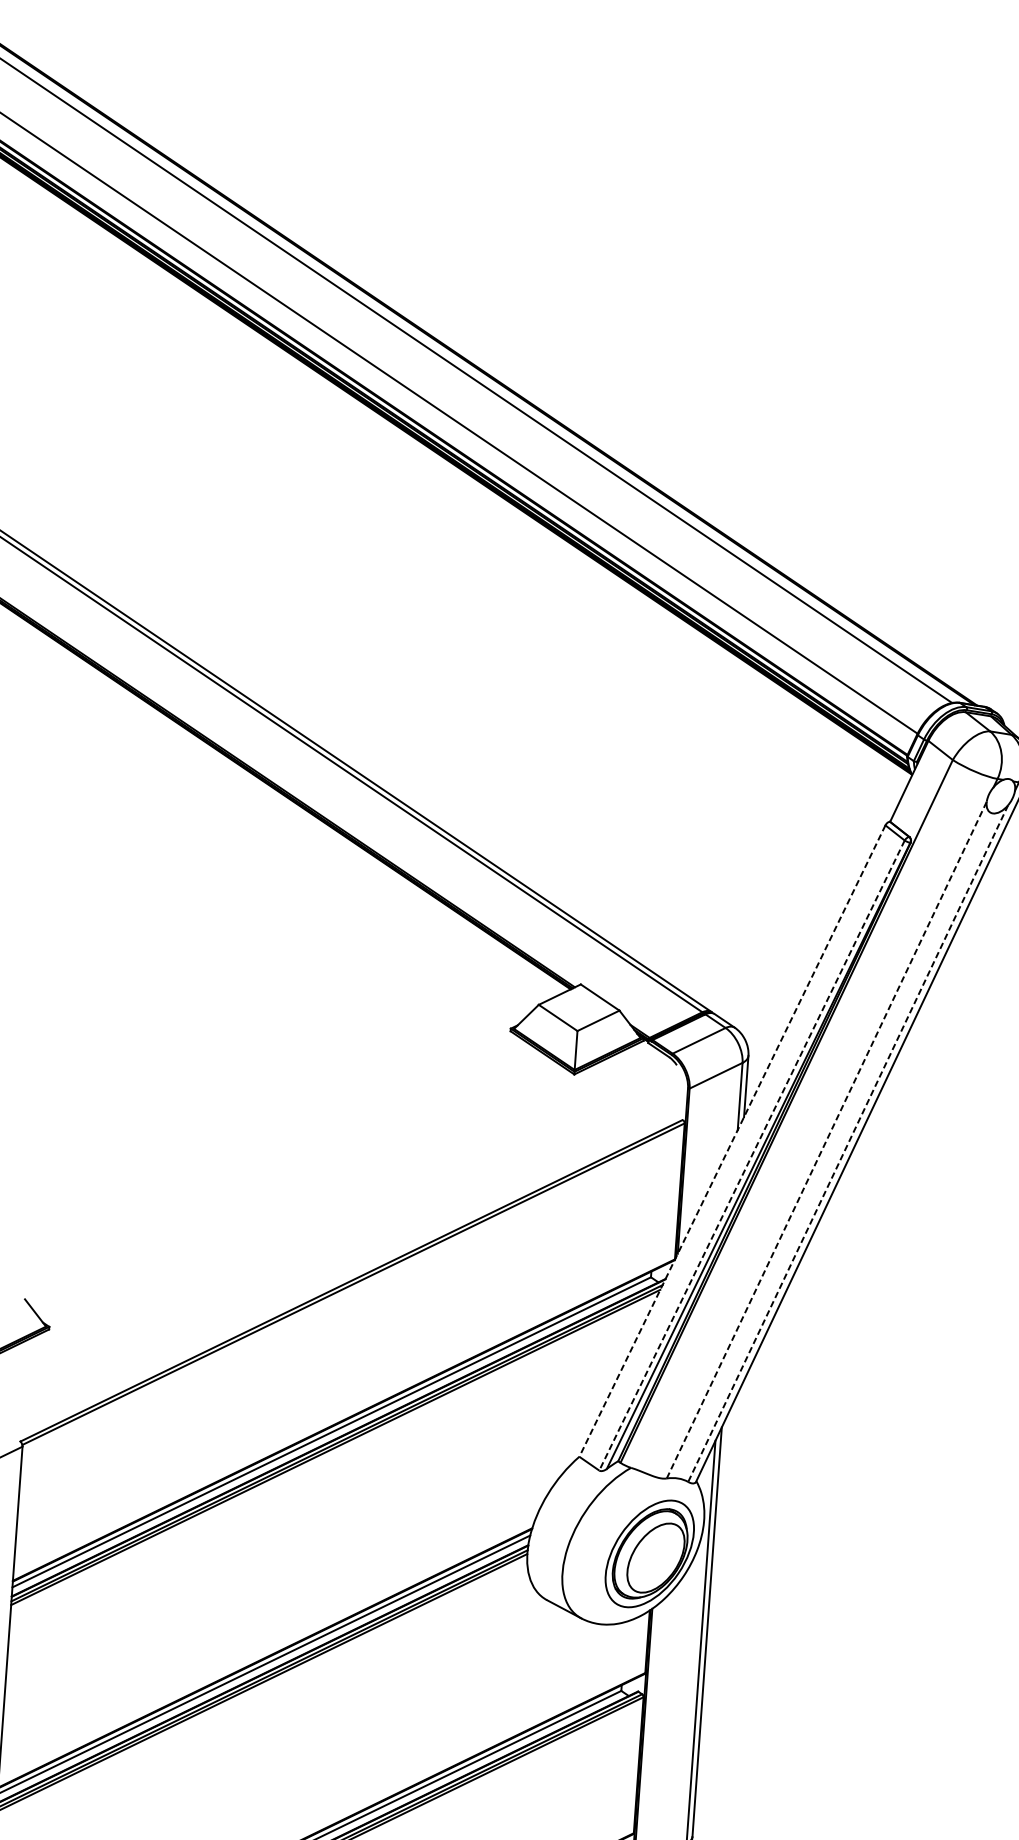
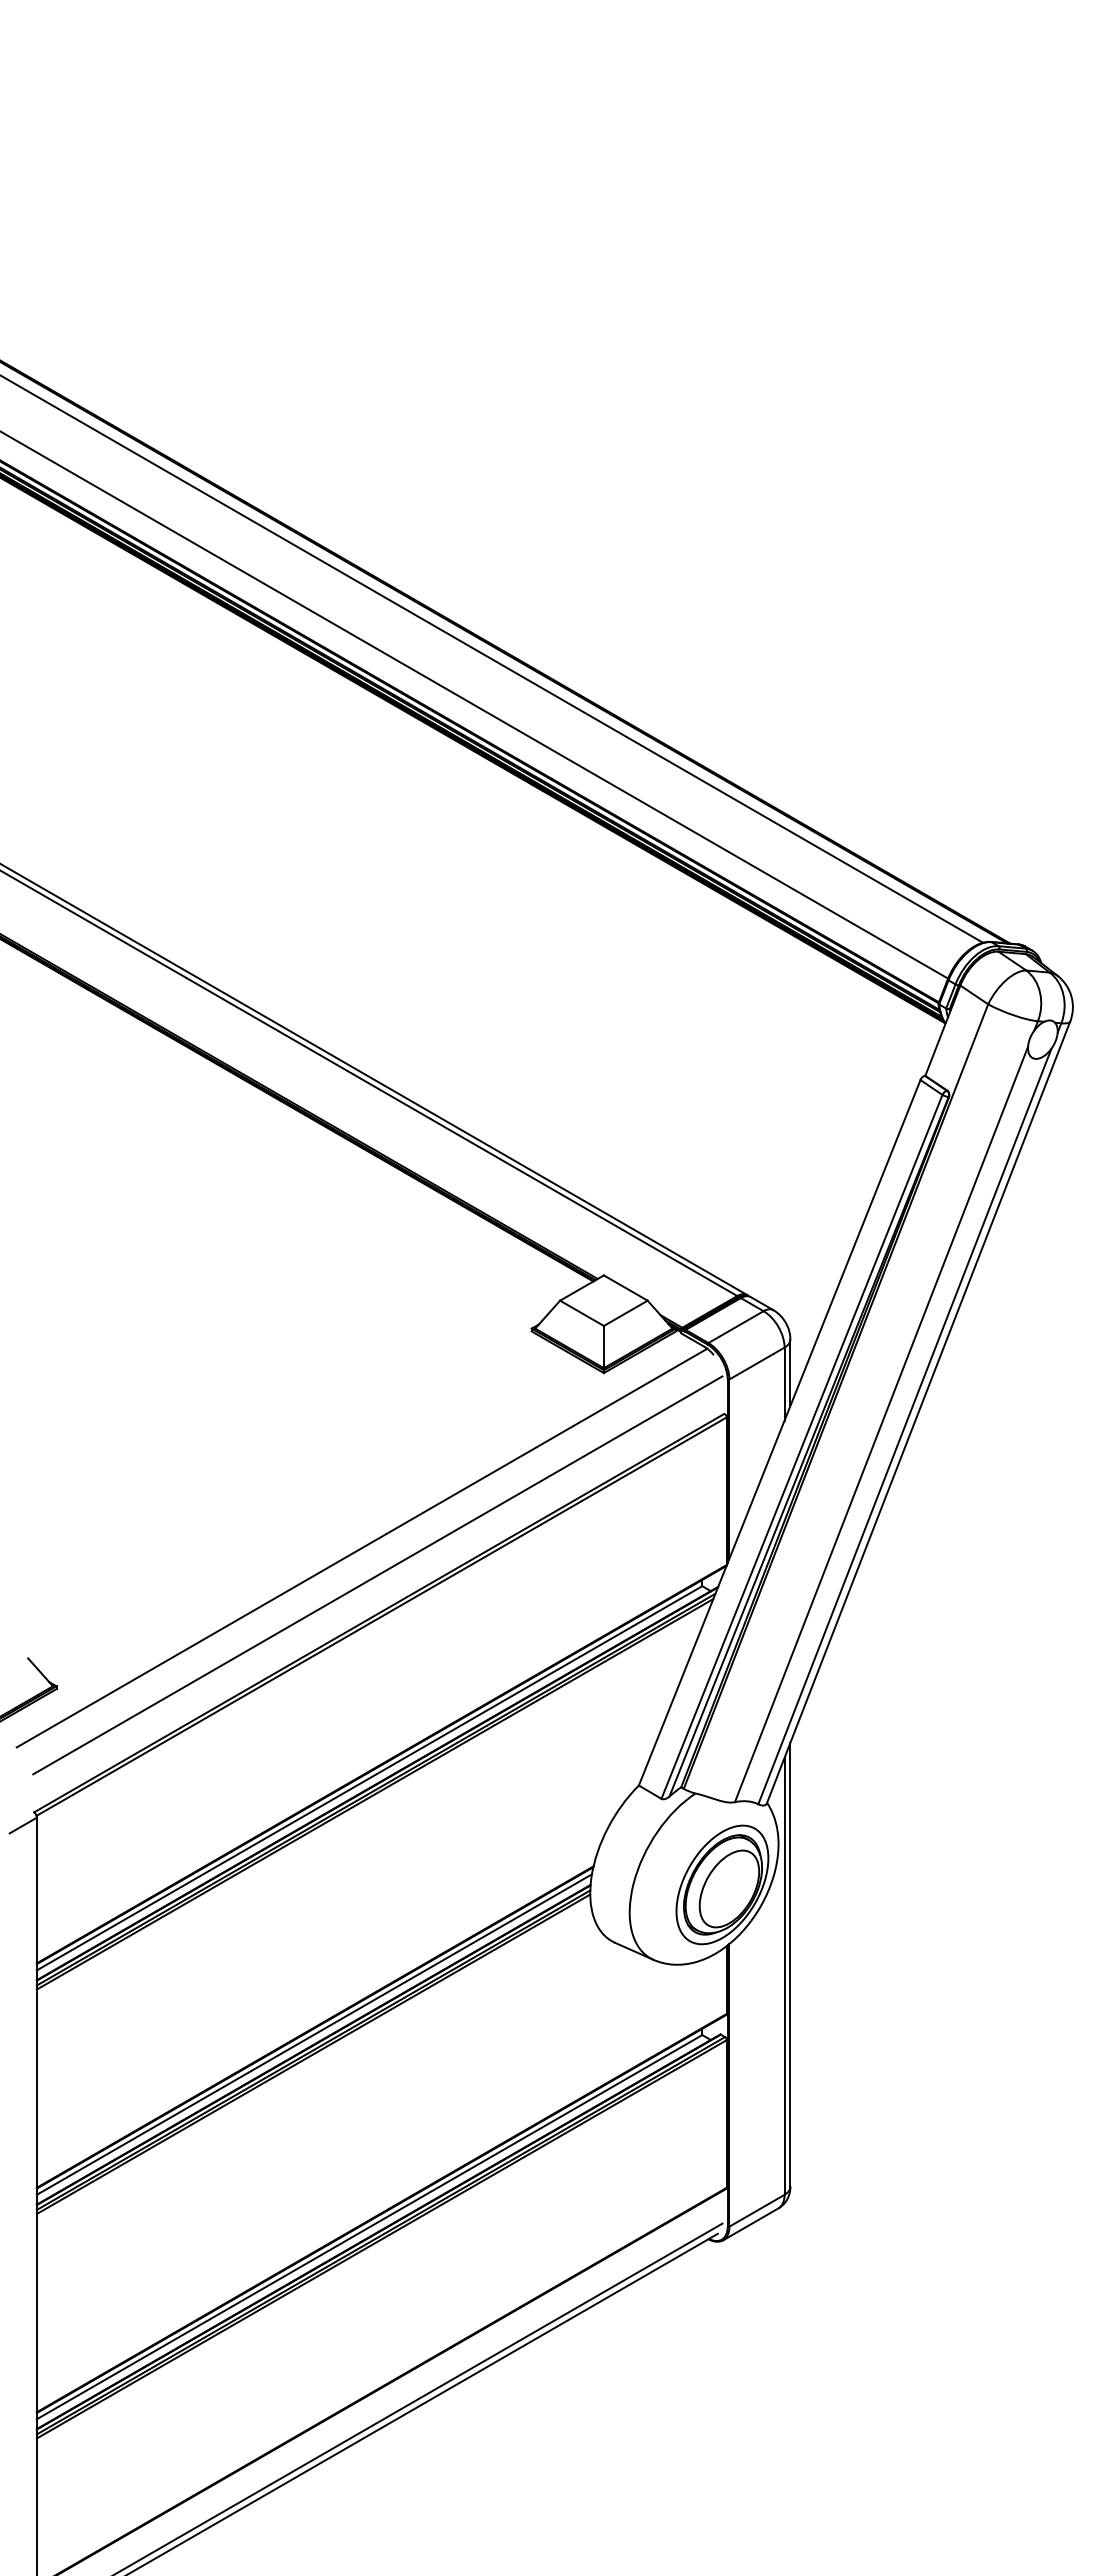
line: (826, 1139) -> (881, 1423), dashed -> solid
line: (732, 1140) -> (779, 1432), dashed -> solid
line: (847, 1143) -> (904, 1426), dashed -> solid
line: (751, 1155) -> (801, 1446), dashed -> solid
line: (339, 1219) -> (361, 1547), added
line: (352, 1246) -> (377, 1575), added

